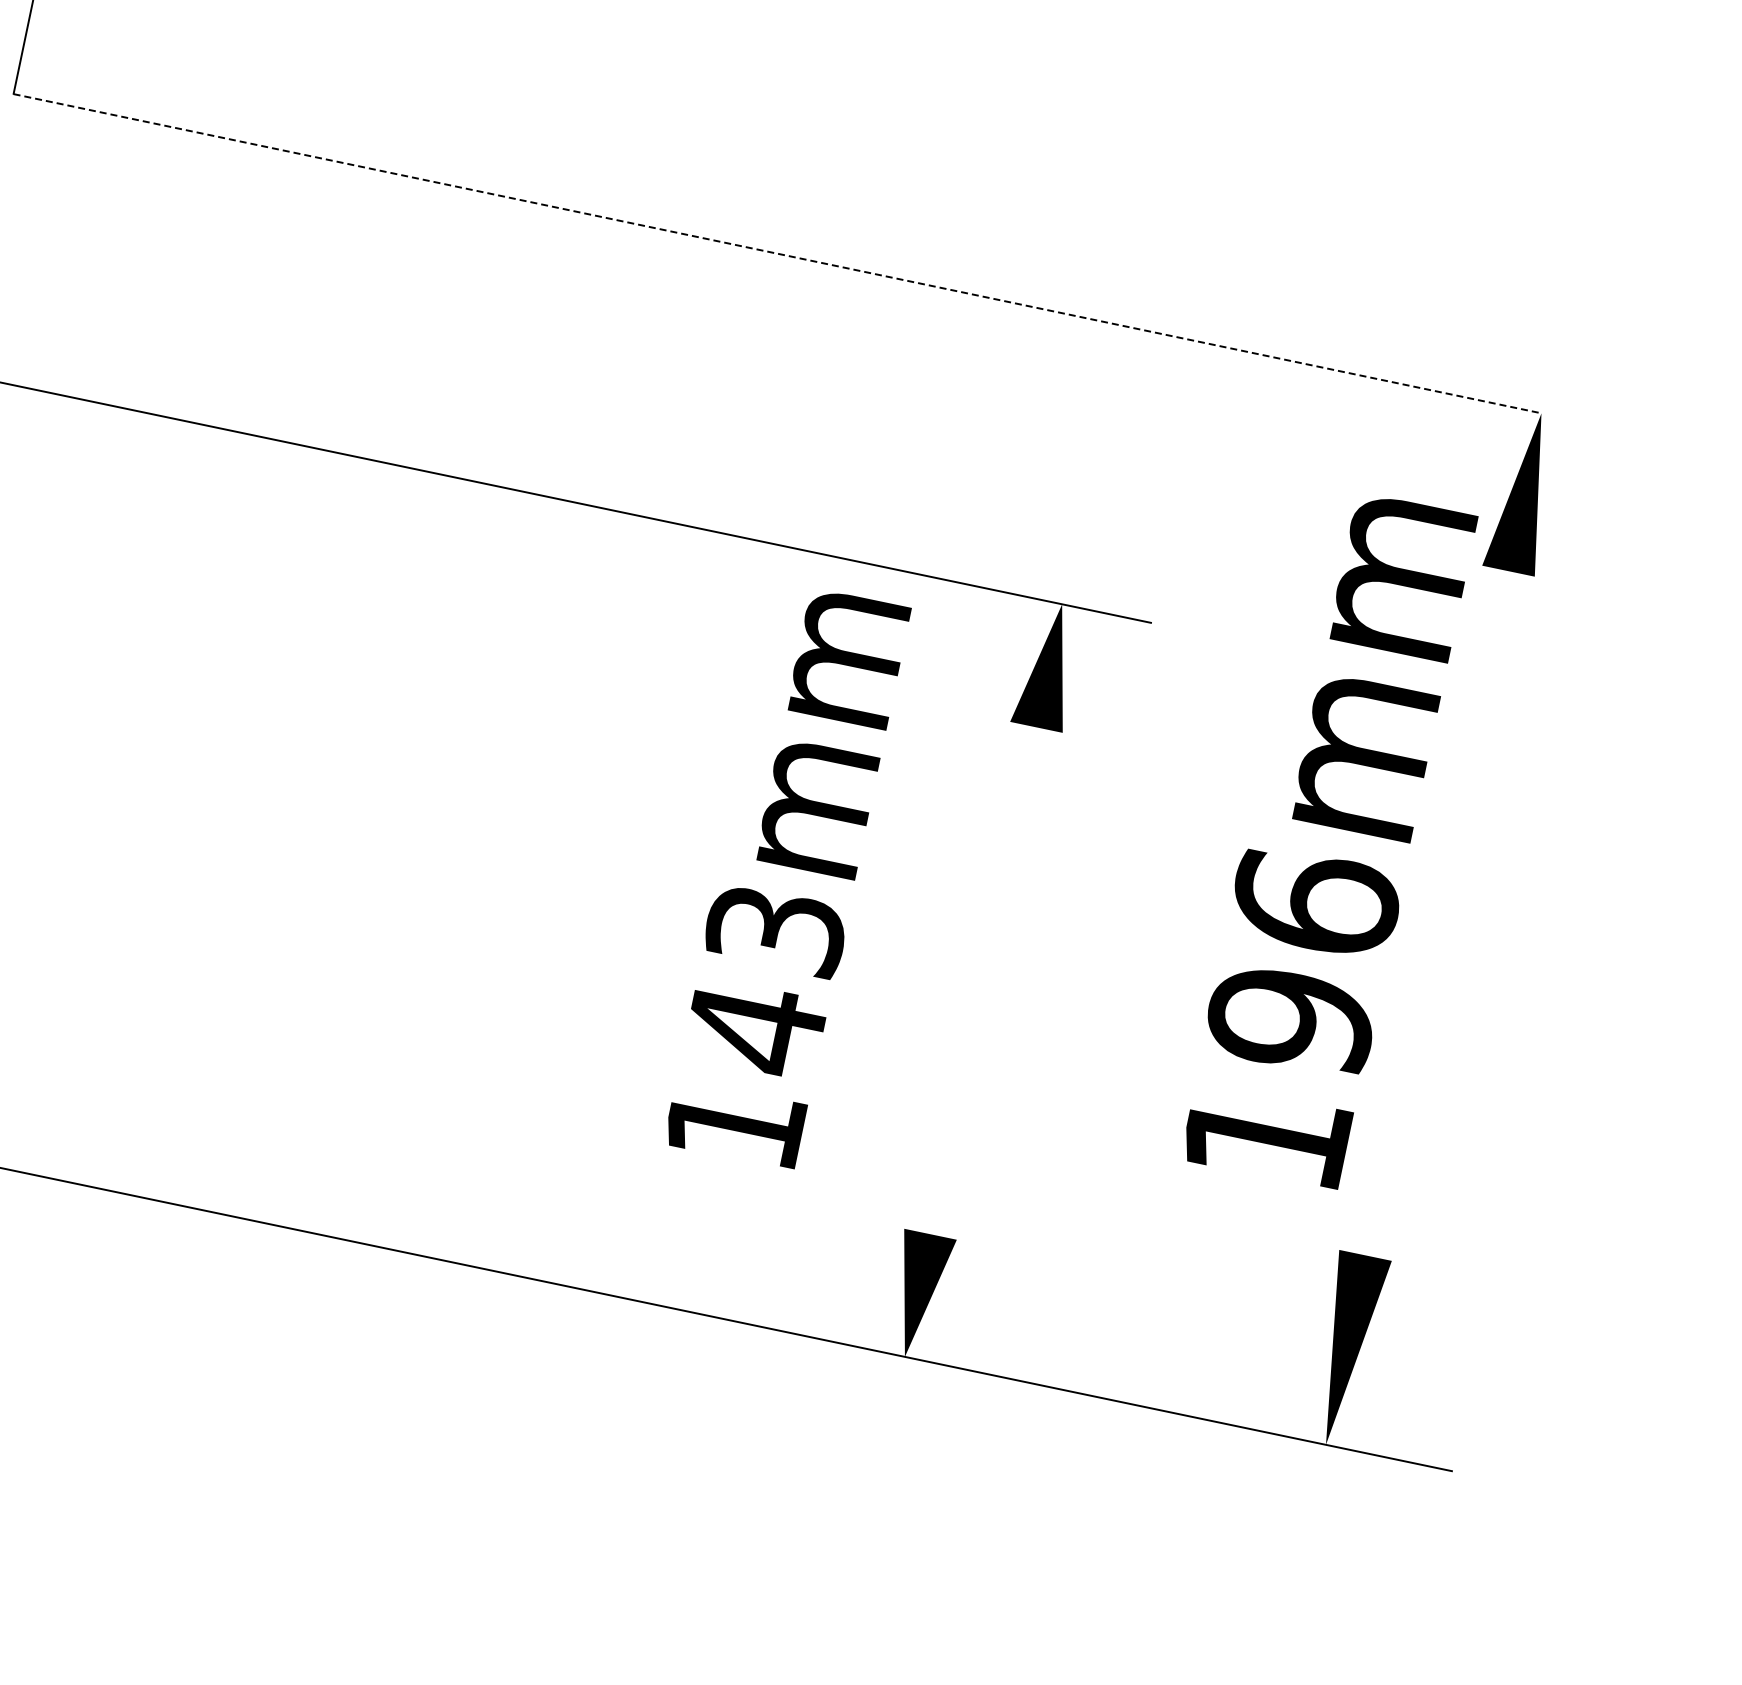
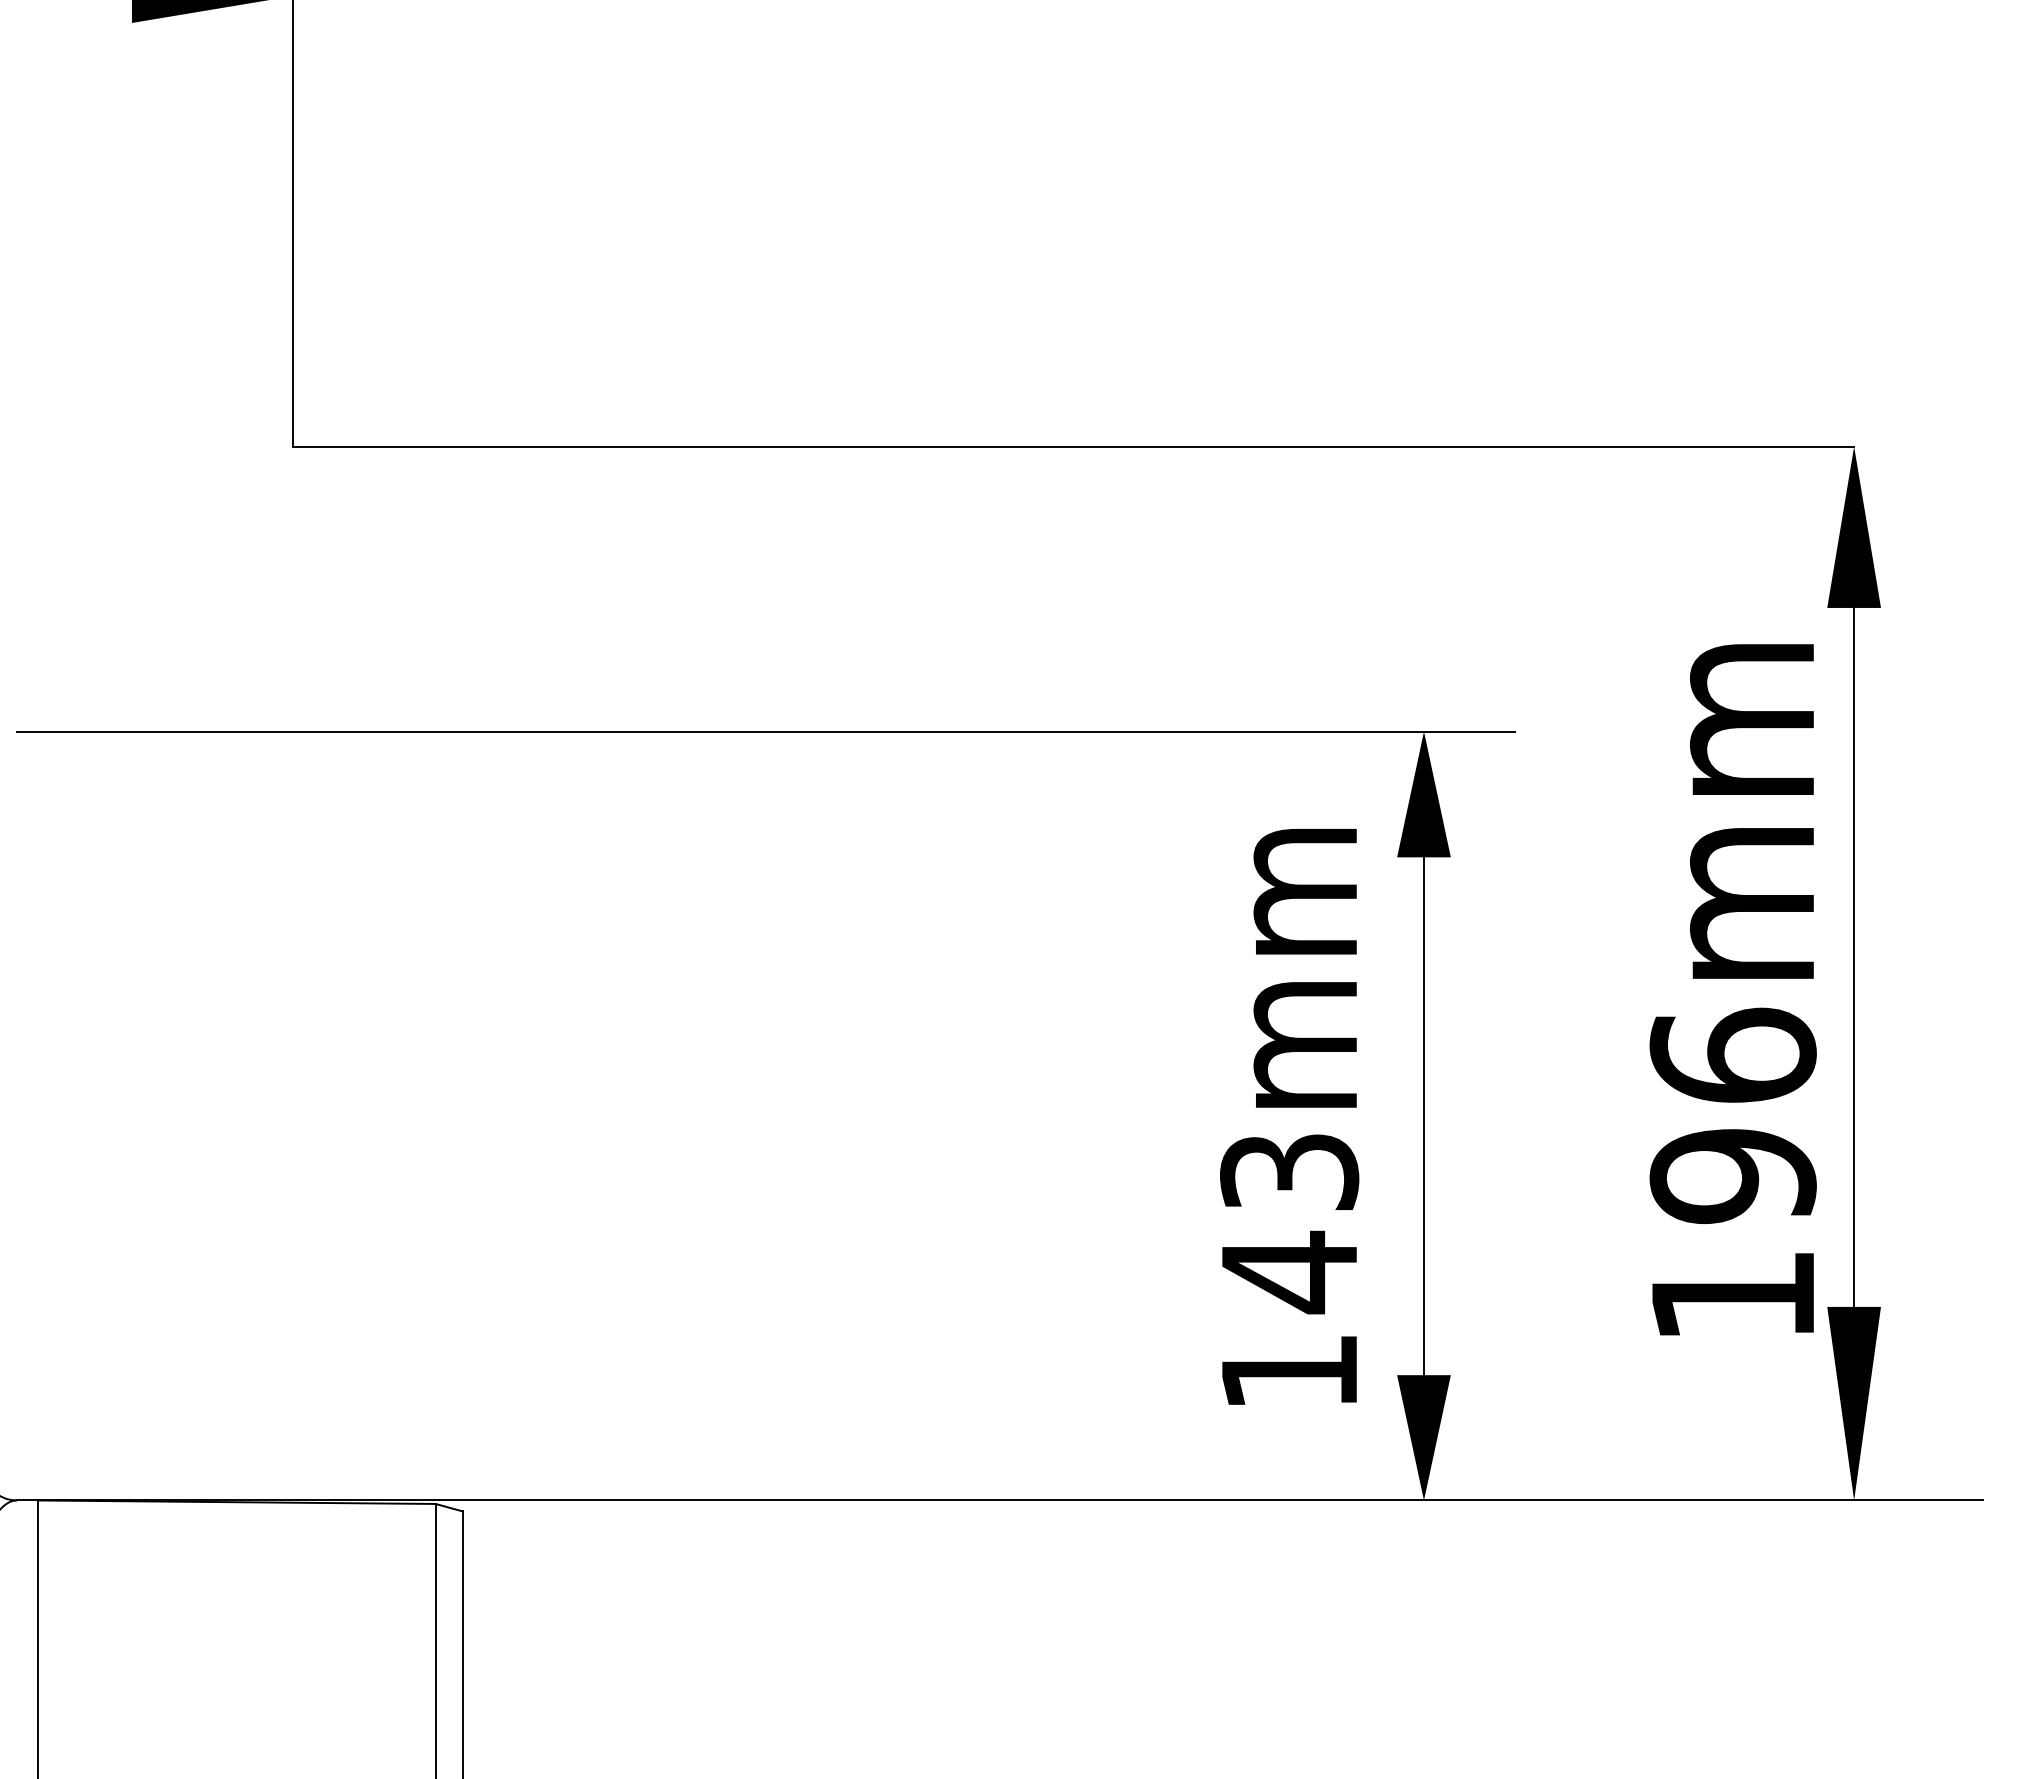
line: (778, 253) -> (1074, 446), dashed -> solid
text: (1328, 837) -> (1732, 989), moved
text: (787, 875) -> (1289, 1116), moved
line: (1437, 912) -> (1854, 956), added
line: (982, 980) -> (1423, 1116), added

